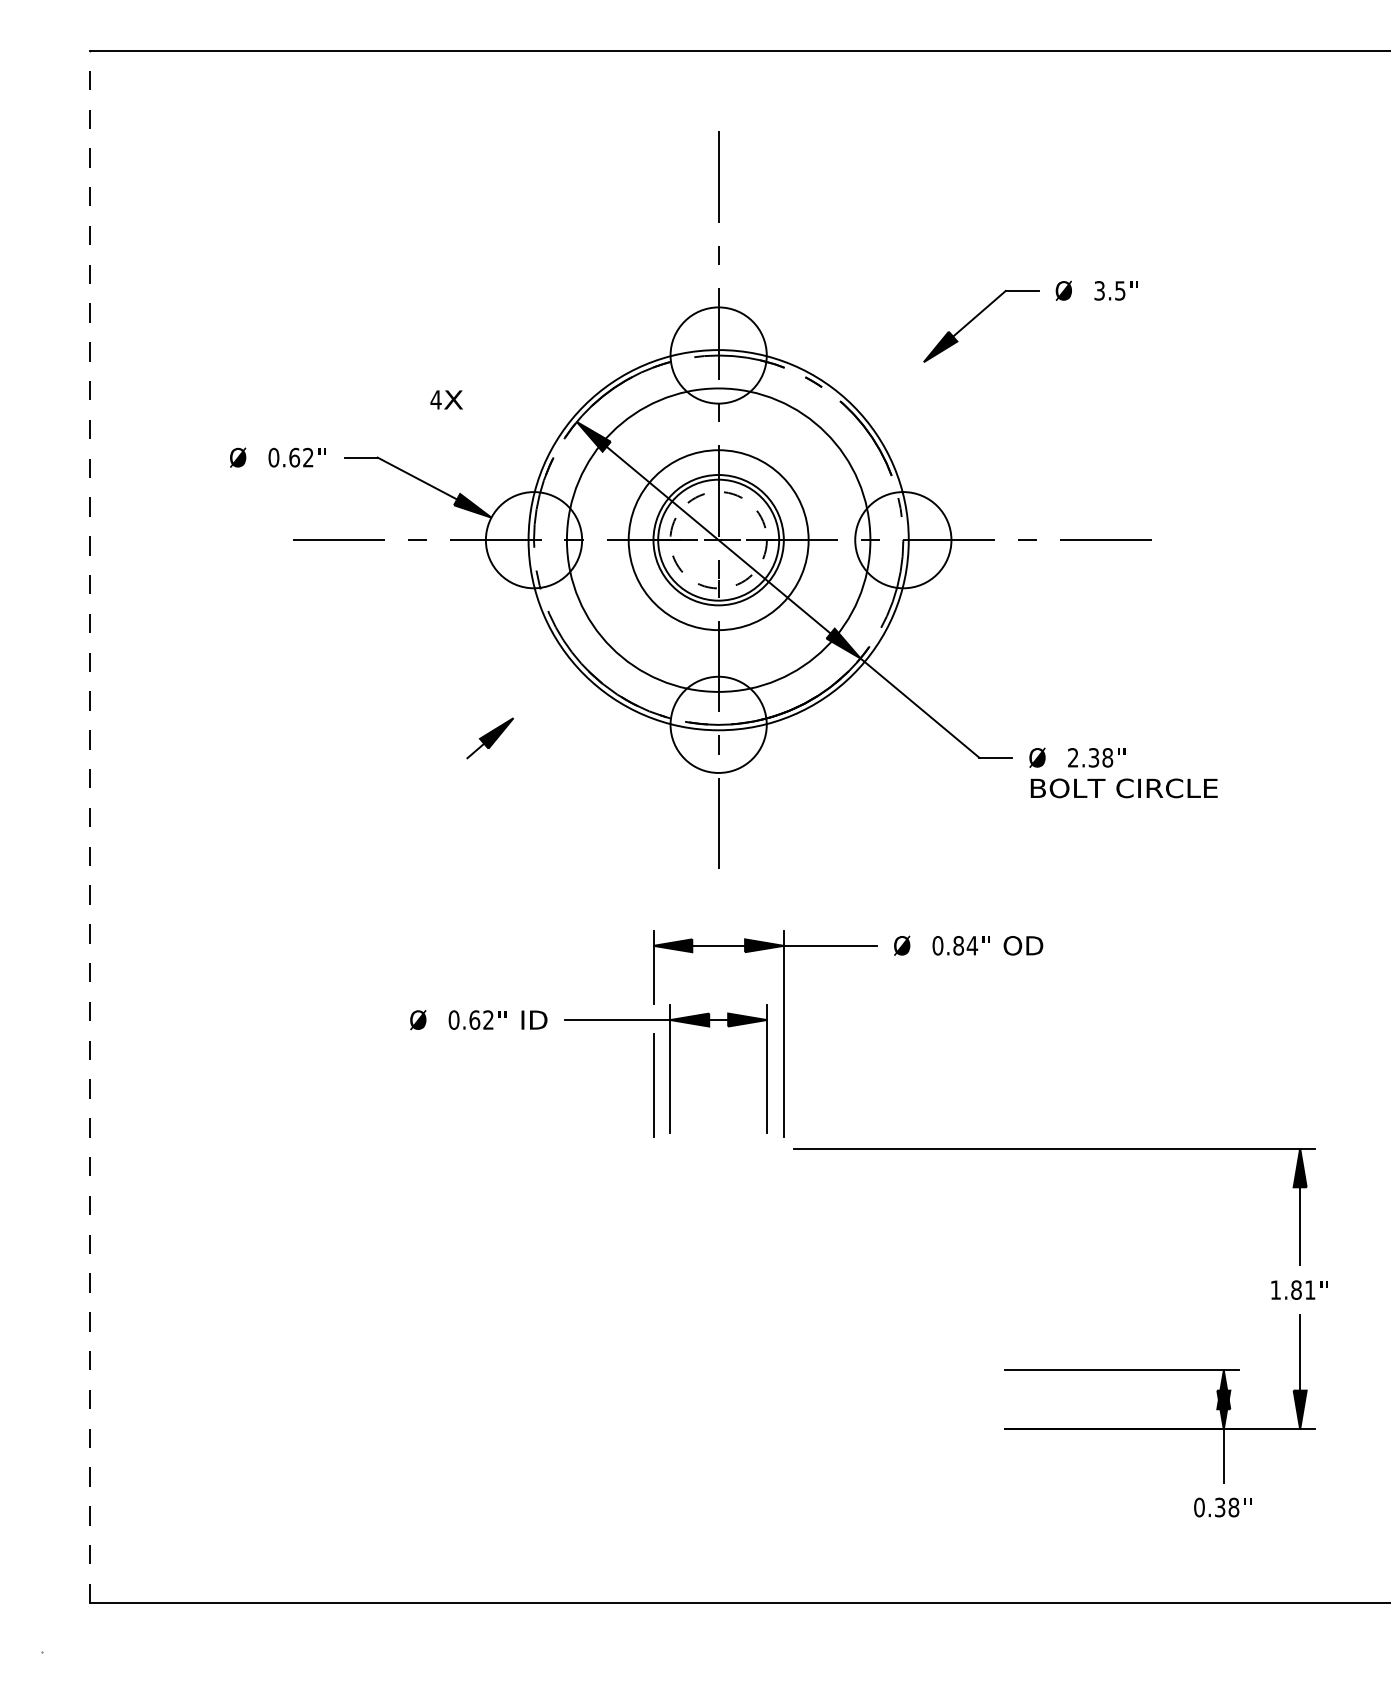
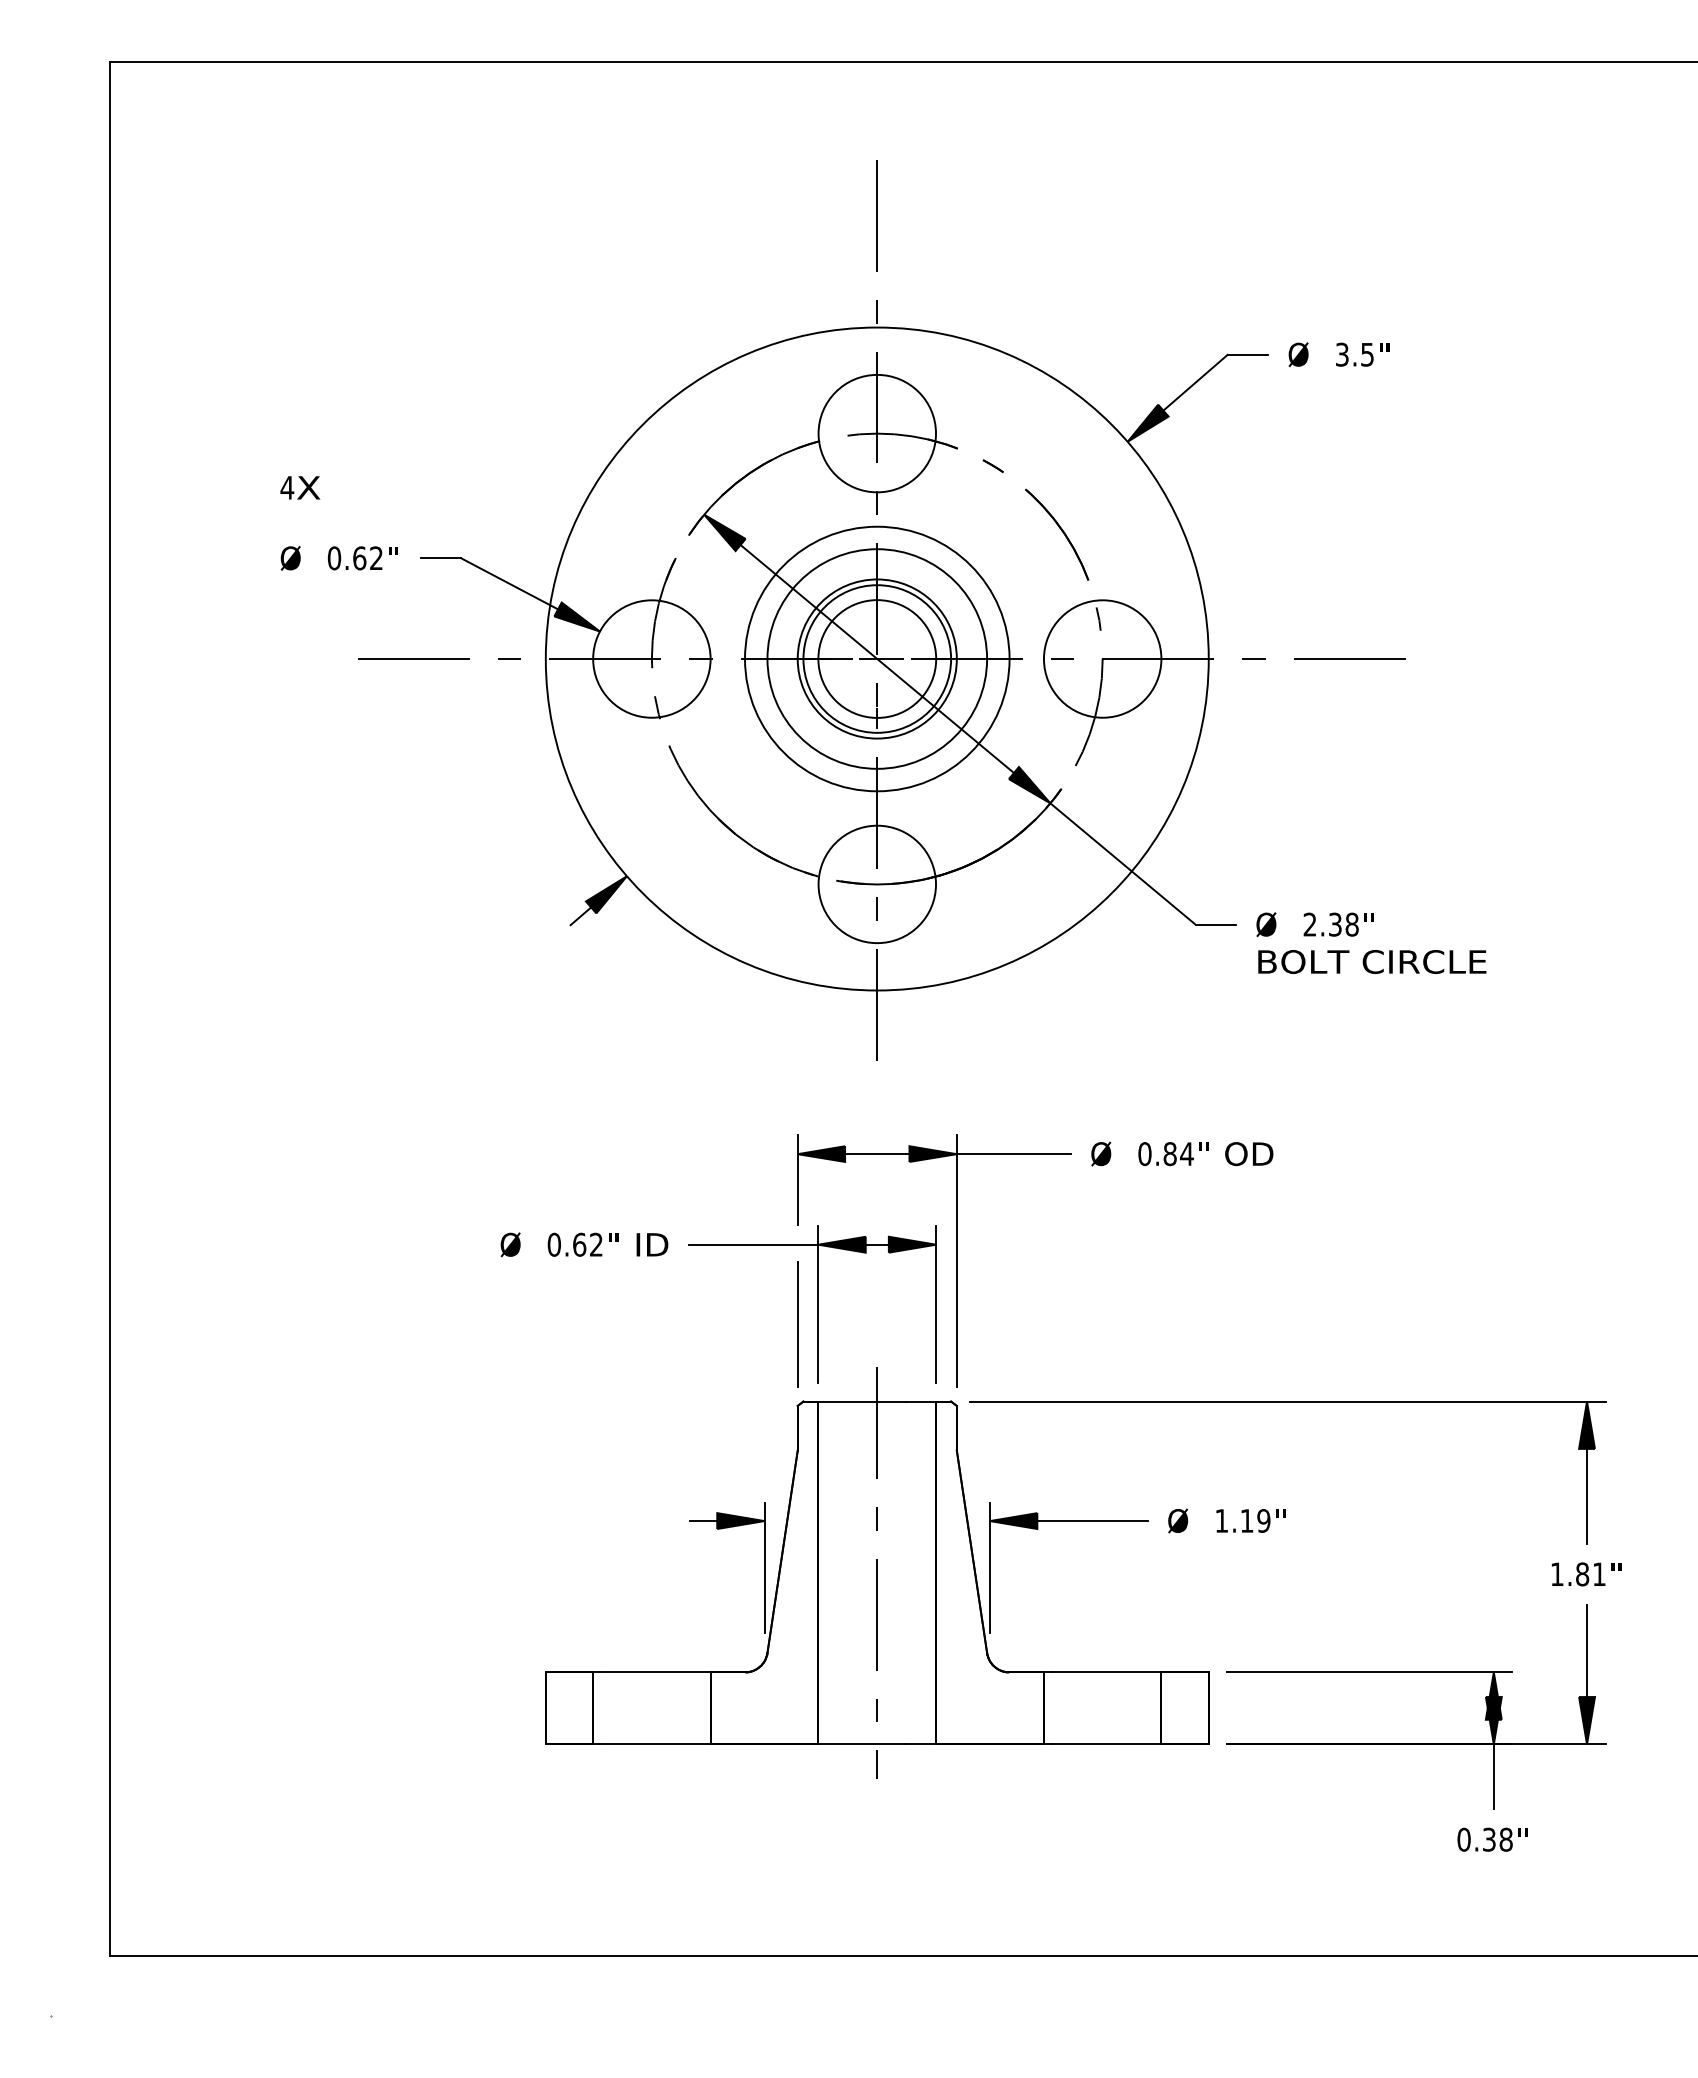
text: (446, 399) -> (300, 487), moved
circle: (718, 539) -> (876, 658), size x1.43
circle: (718, 539) -> (877, 658), dashed -> solid
circle: (718, 539) -> (877, 658), size x0.71
line: (89, 826) -> (109, 1008), dashed -> solid
part: (749, 1288) -> (915, 1572), added

